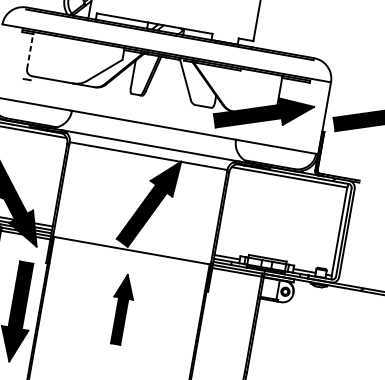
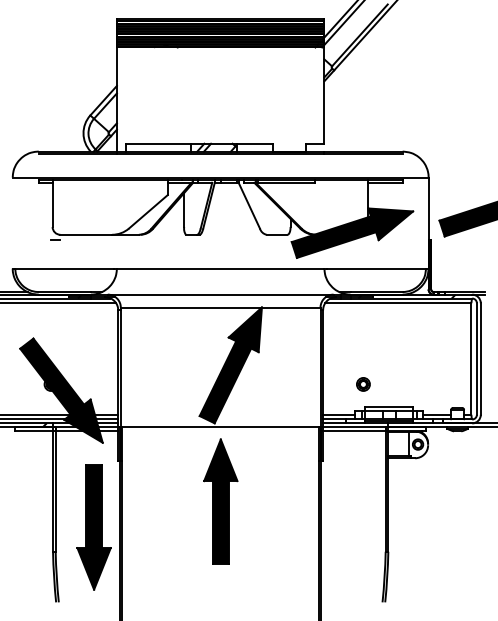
line: (30, 51) -> (52, 204), dashed -> solid
part: (250, 236) -> (363, 384), added
part: (121, 309) -> (220, 501), size x1.43

